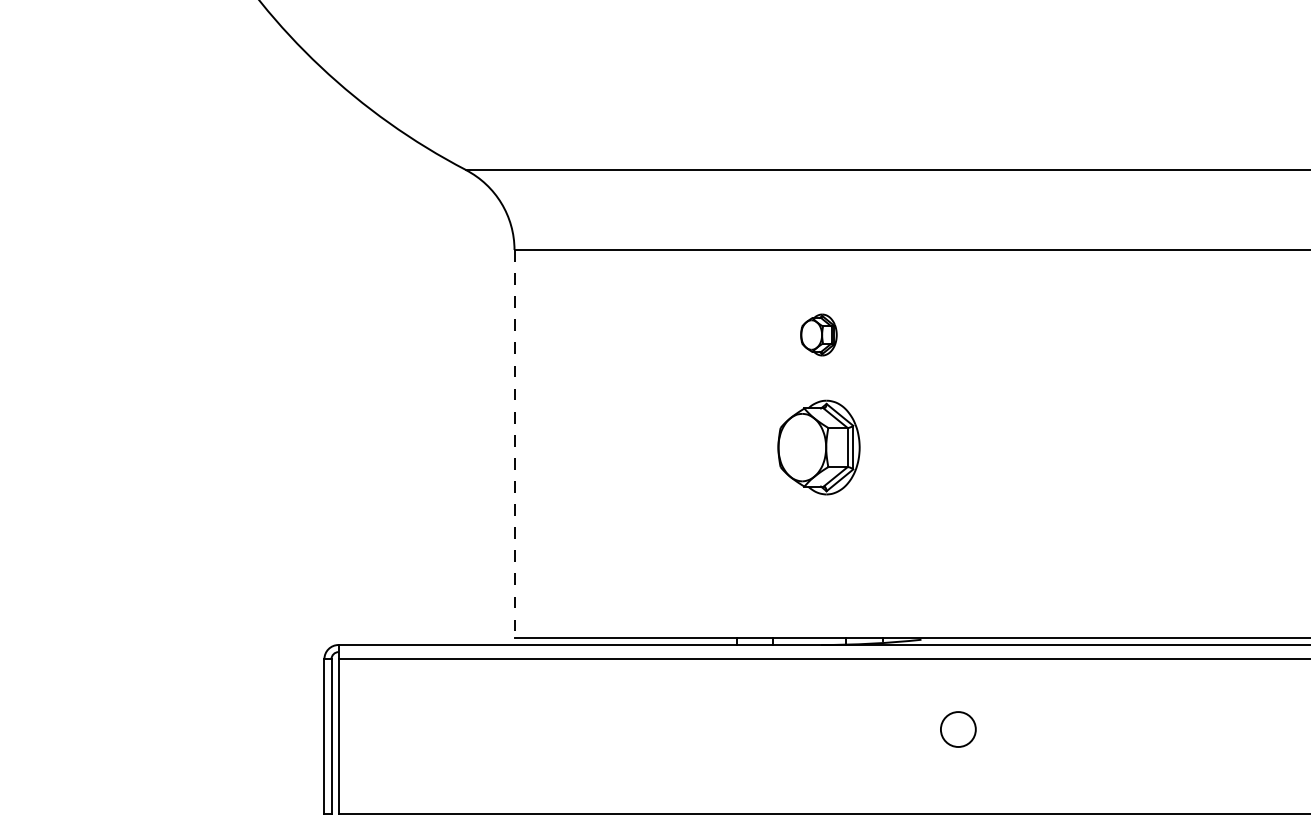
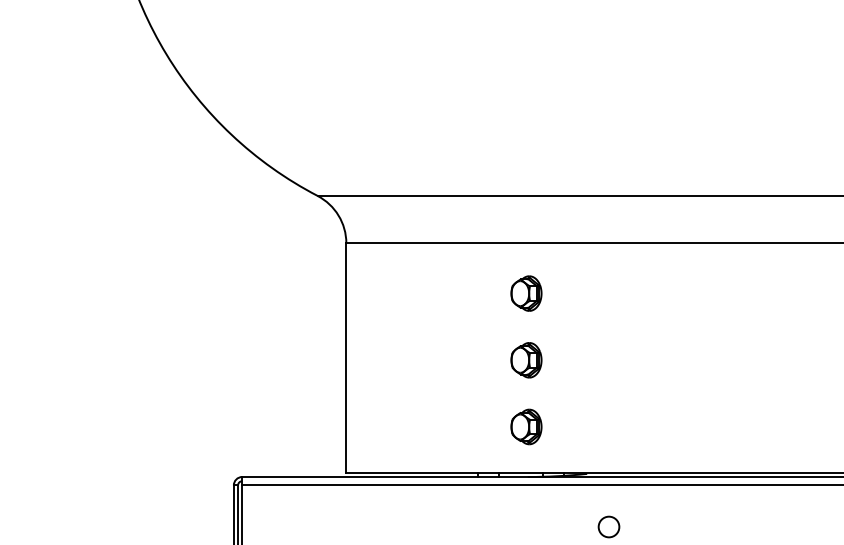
part: (818, 334) -> (526, 293), size x1.43
line: (514, 444) -> (346, 358), dashed -> solid
part: (818, 448) -> (526, 360), size x0.62
part: (818, 559) -> (526, 426), added

